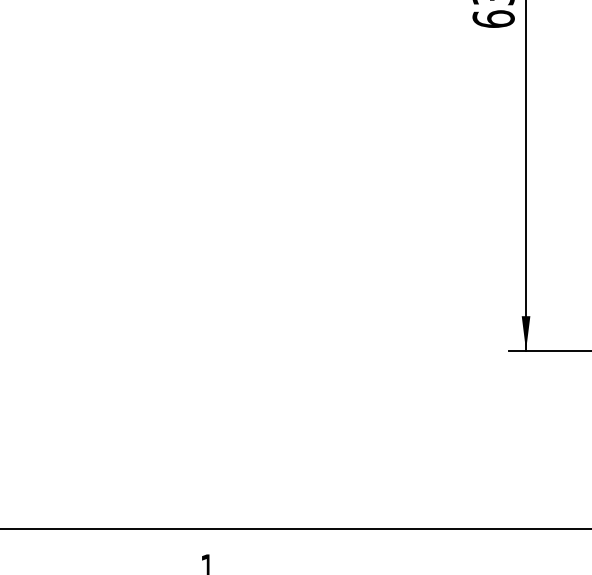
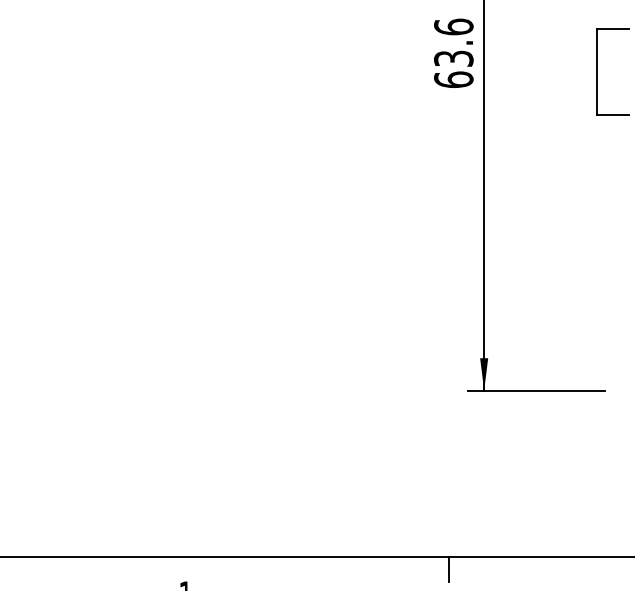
line: (487, 541) -> (448, 569), added

